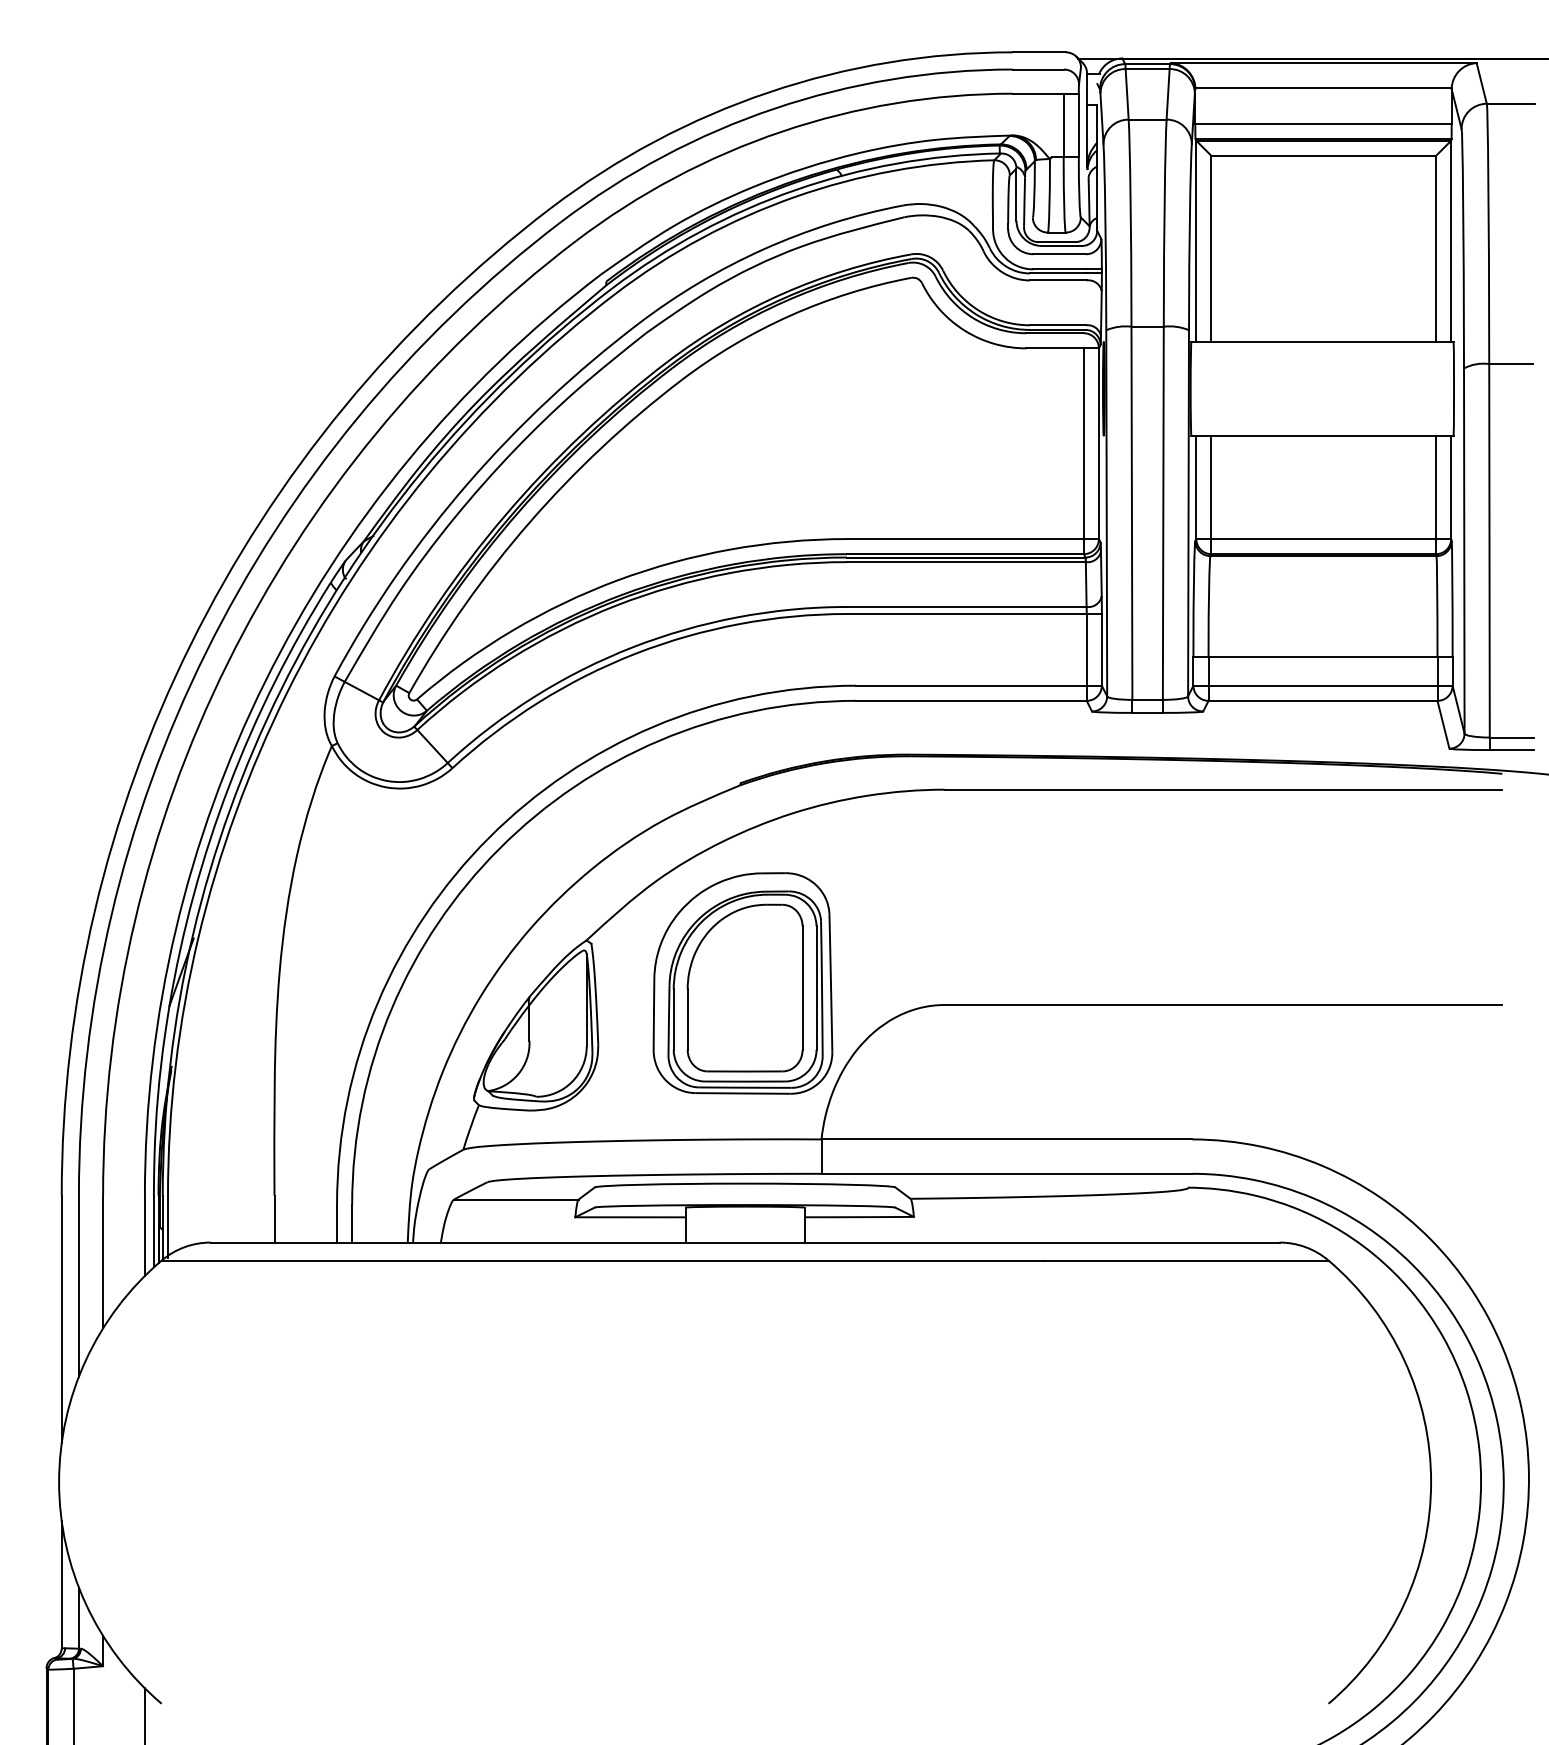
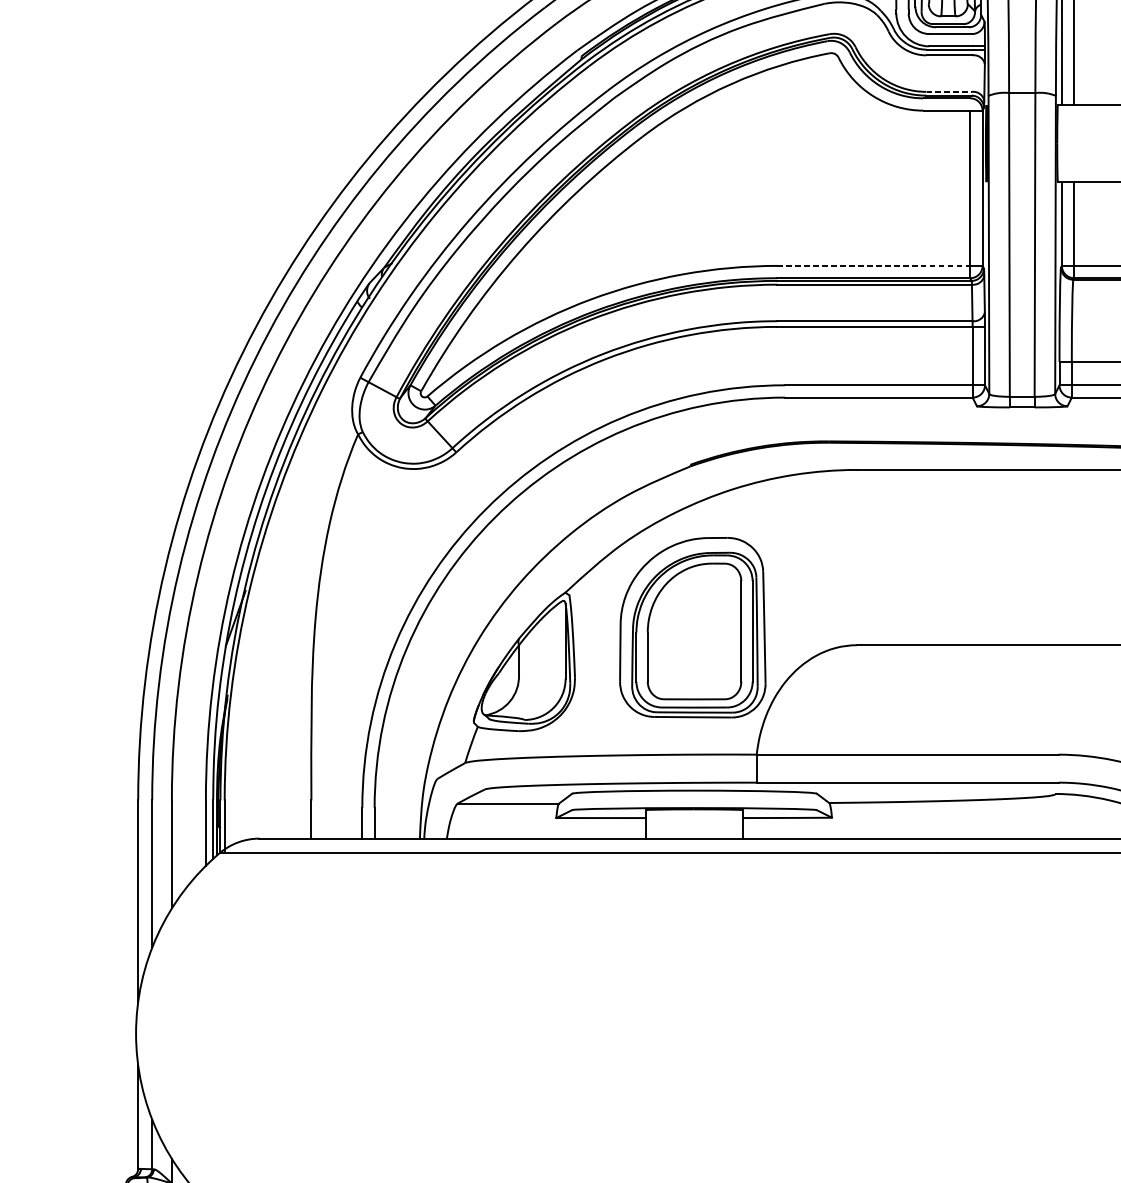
line: (1057, 325) -> (948, 92), solid -> dashed
line: (965, 539) -> (873, 266), solid -> dashed

